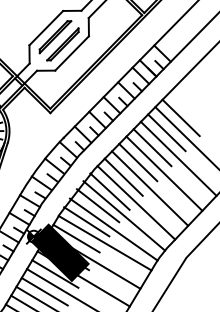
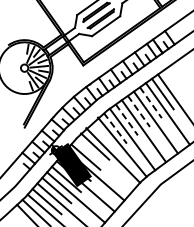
line: (180, 118) -> (174, 85), removed
line: (151, 147) -> (150, 102), solid -> dashed
line: (139, 162) -> (139, 111), solid -> dashed
line: (124, 177) -> (127, 120), solid -> dashed
line: (110, 191) -> (115, 128), solid -> dashed
line: (97, 205) -> (104, 136), removed
line: (105, 242) -> (105, 163), removed

